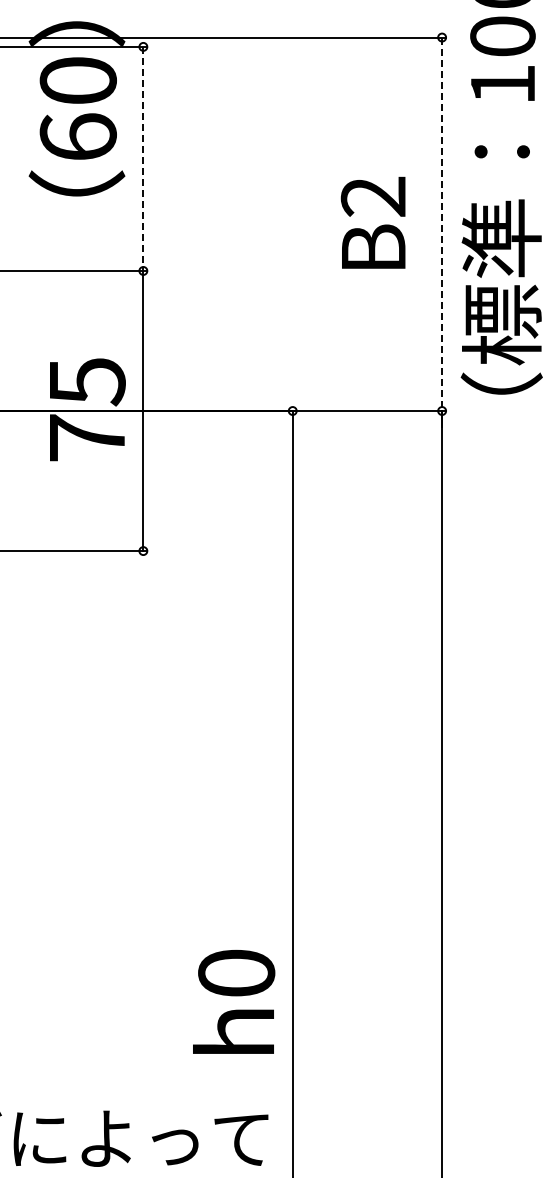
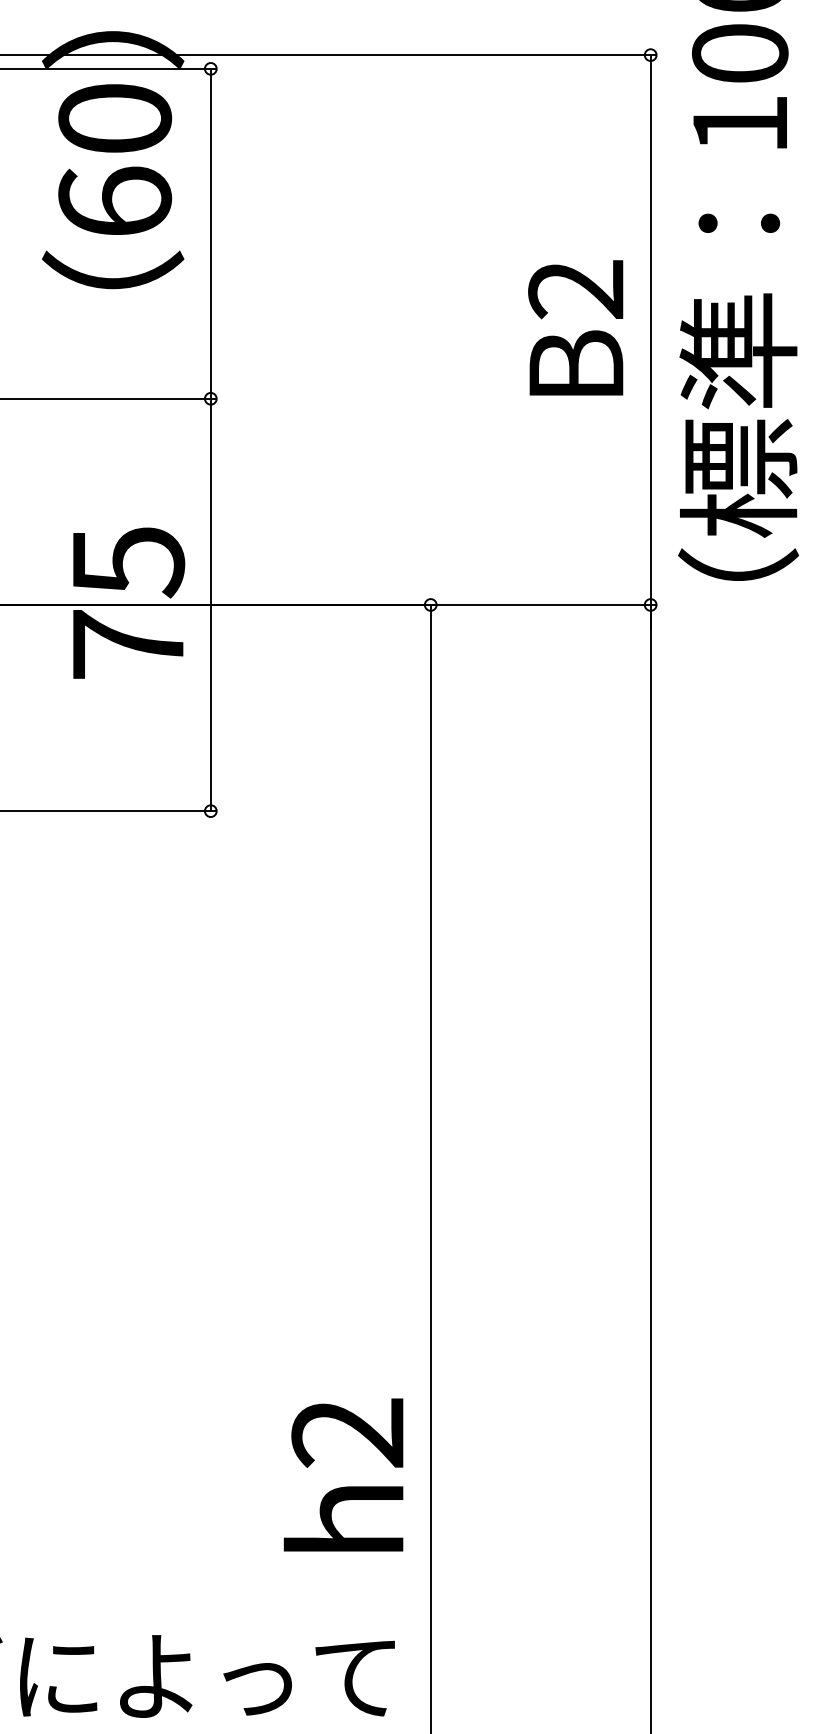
line: (143, 159) -> (211, 234), dashed -> solid
text: (372, 222) -> (574, 327), moved
line: (442, 224) -> (651, 330), dashed -> solid
text: (236, 972) -> (347, 1431), h0 -> h2

